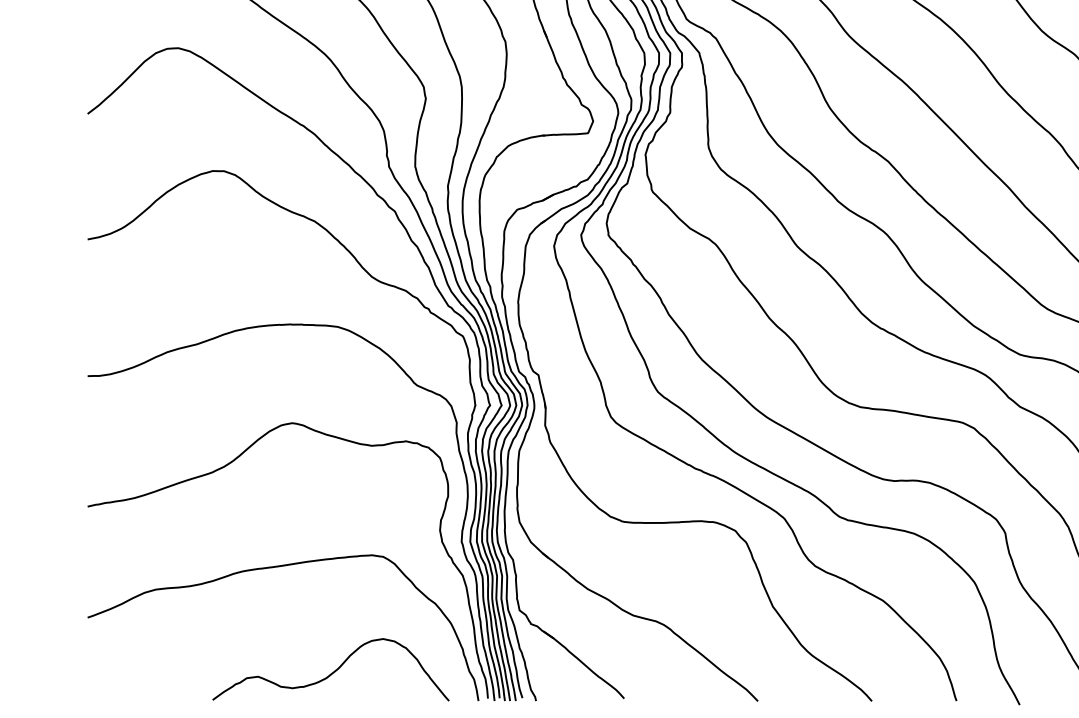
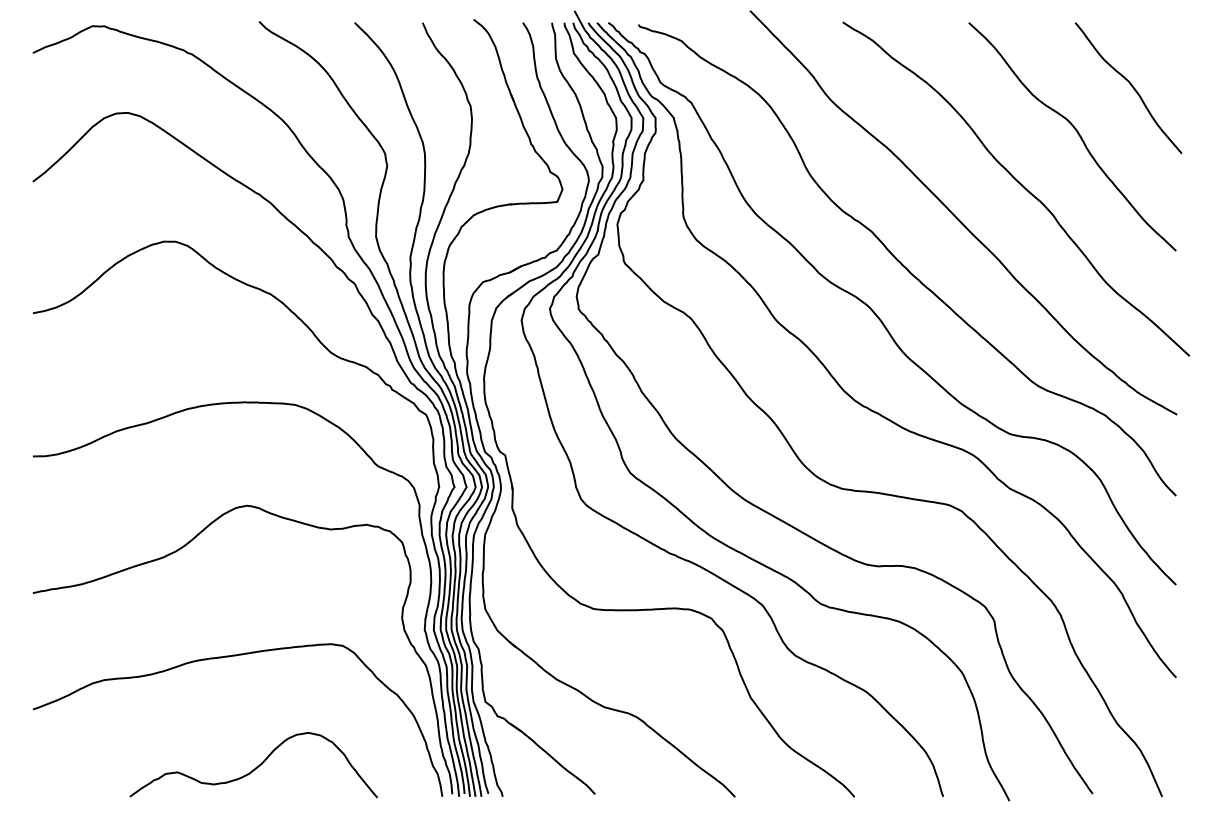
curve: (332, 672) -> (255, 767), moved

